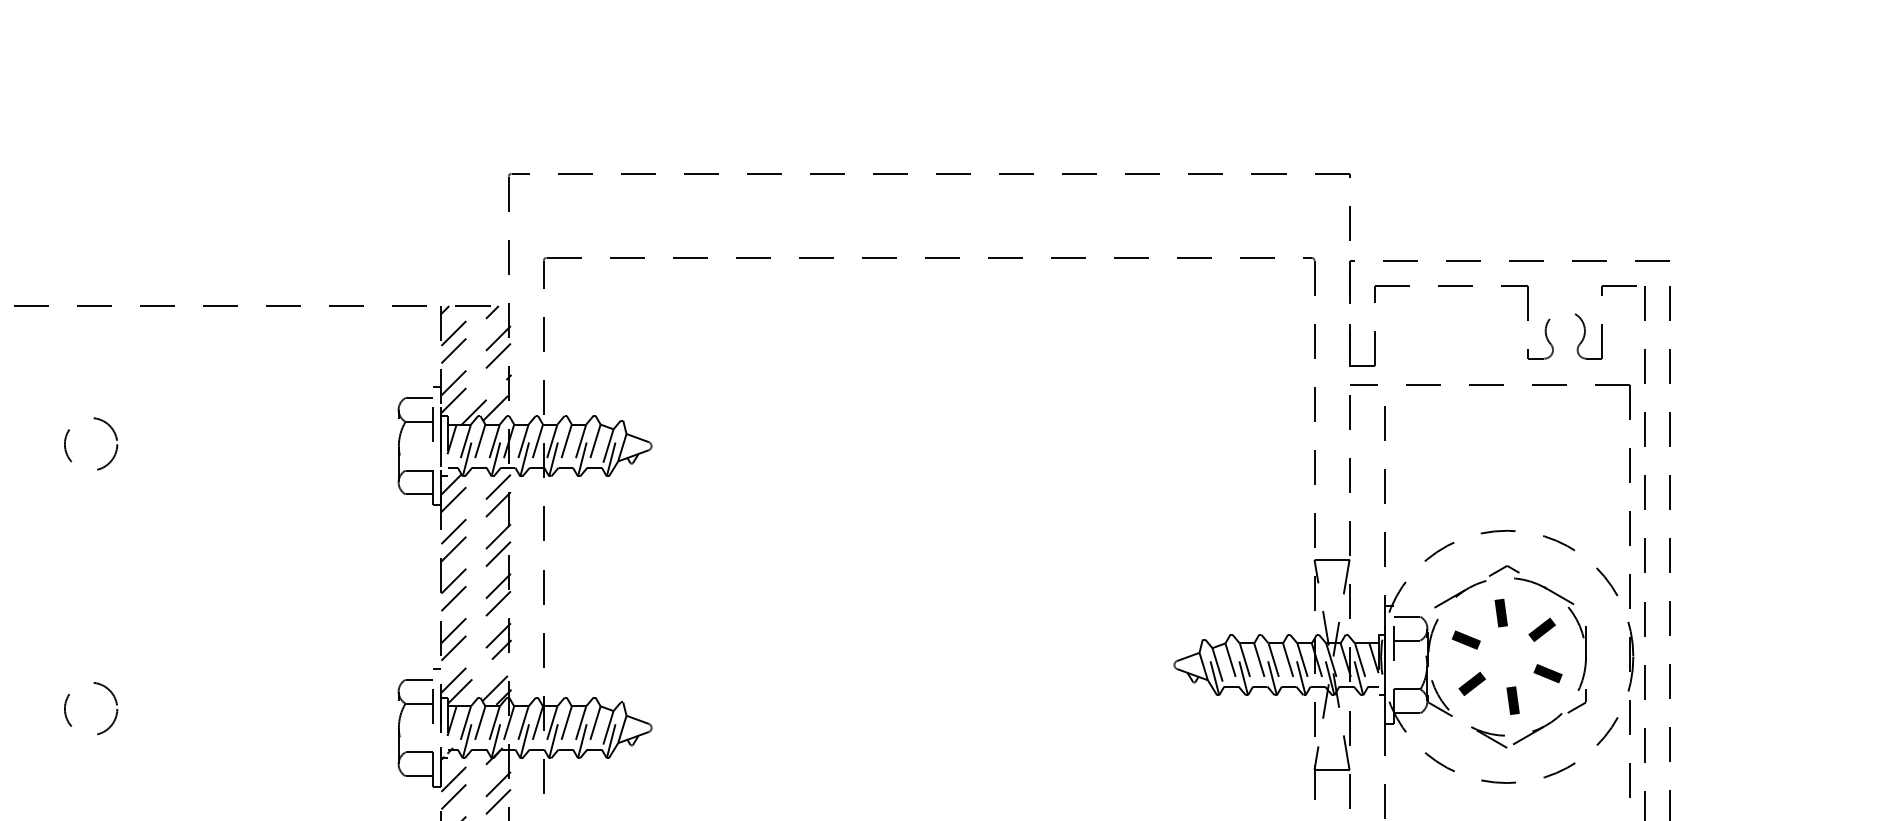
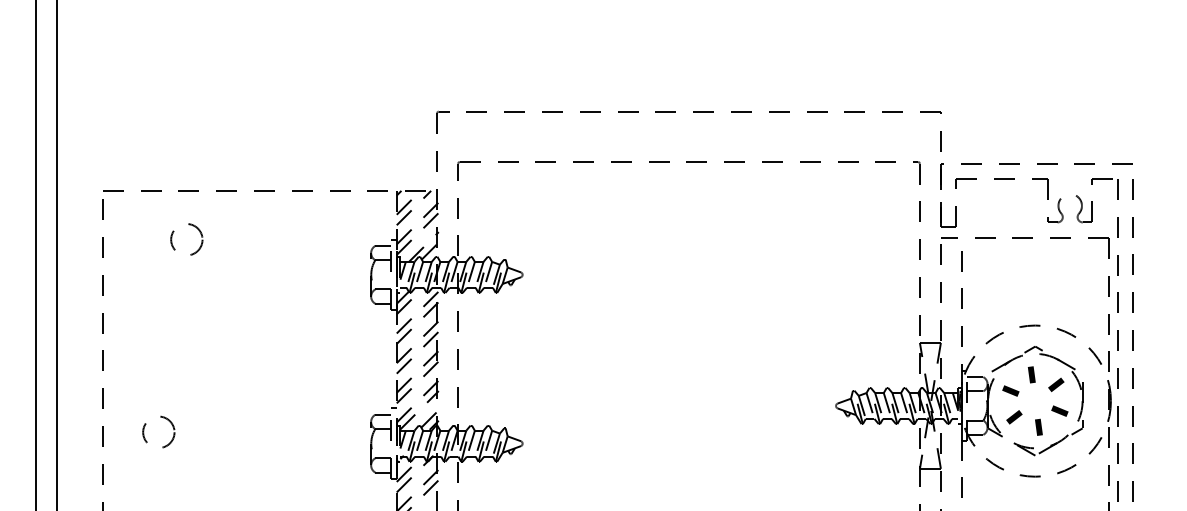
circle: (90, 443) -> (186, 239), moved
circle: (90, 707) -> (158, 431), moved

